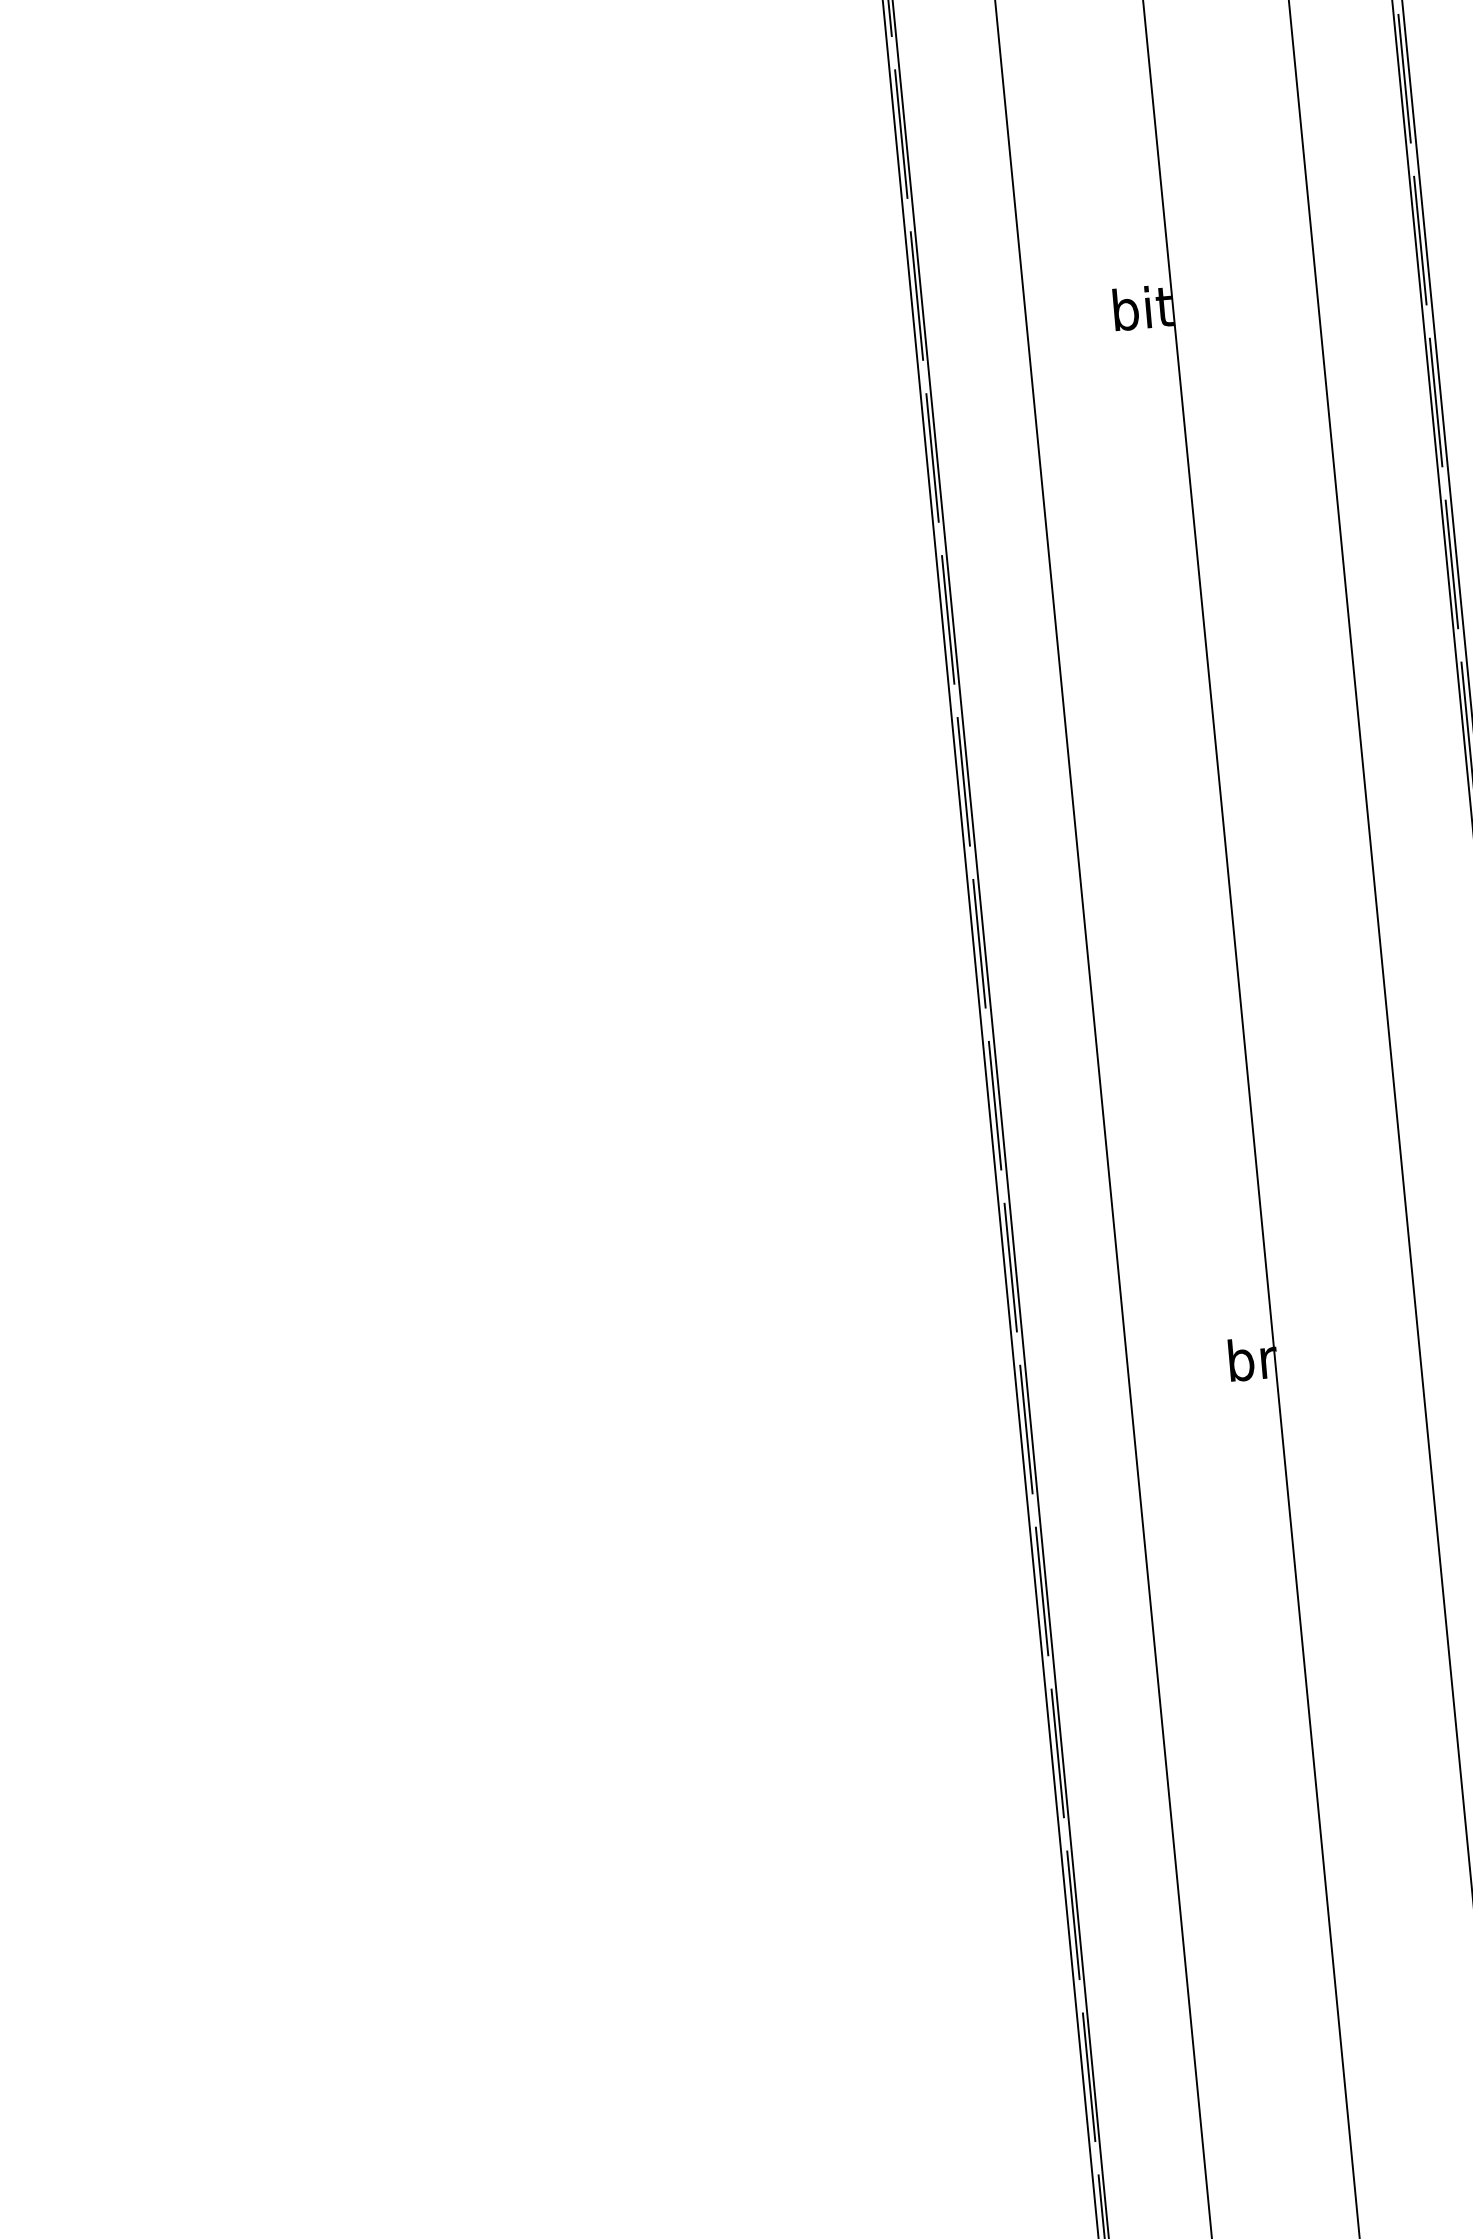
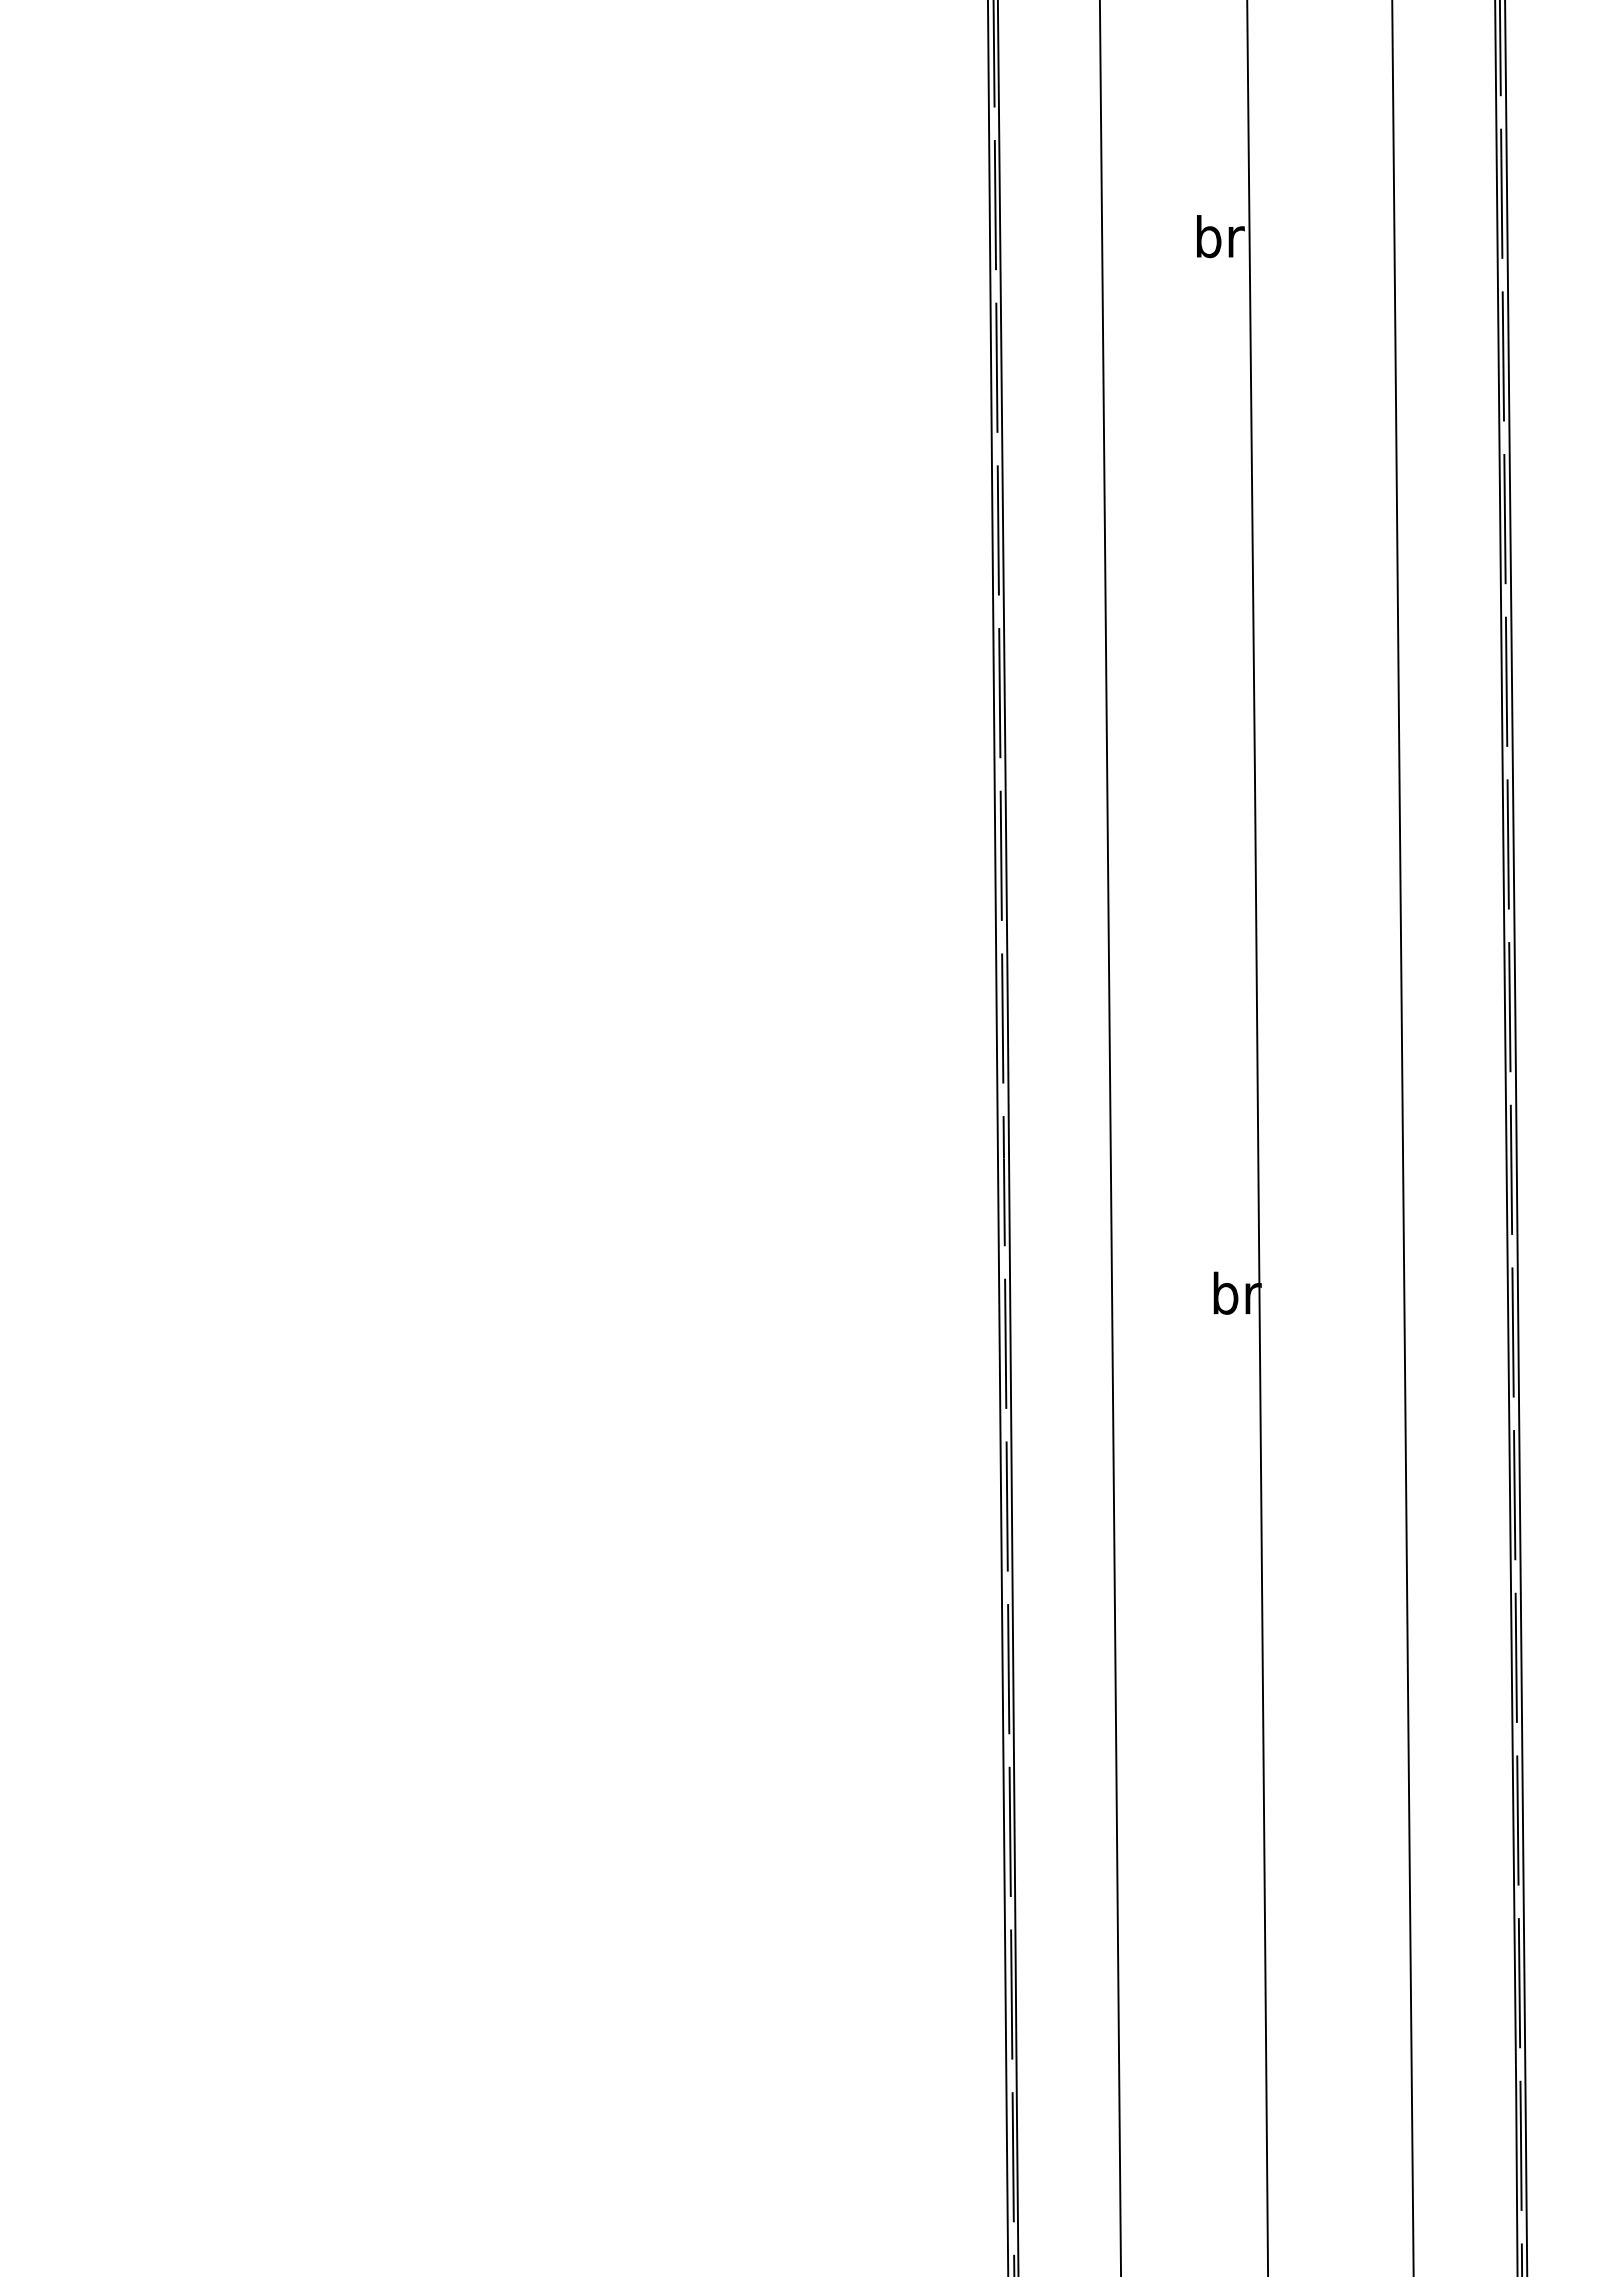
text: (1143, 307) -> (1220, 236), bit -> br

